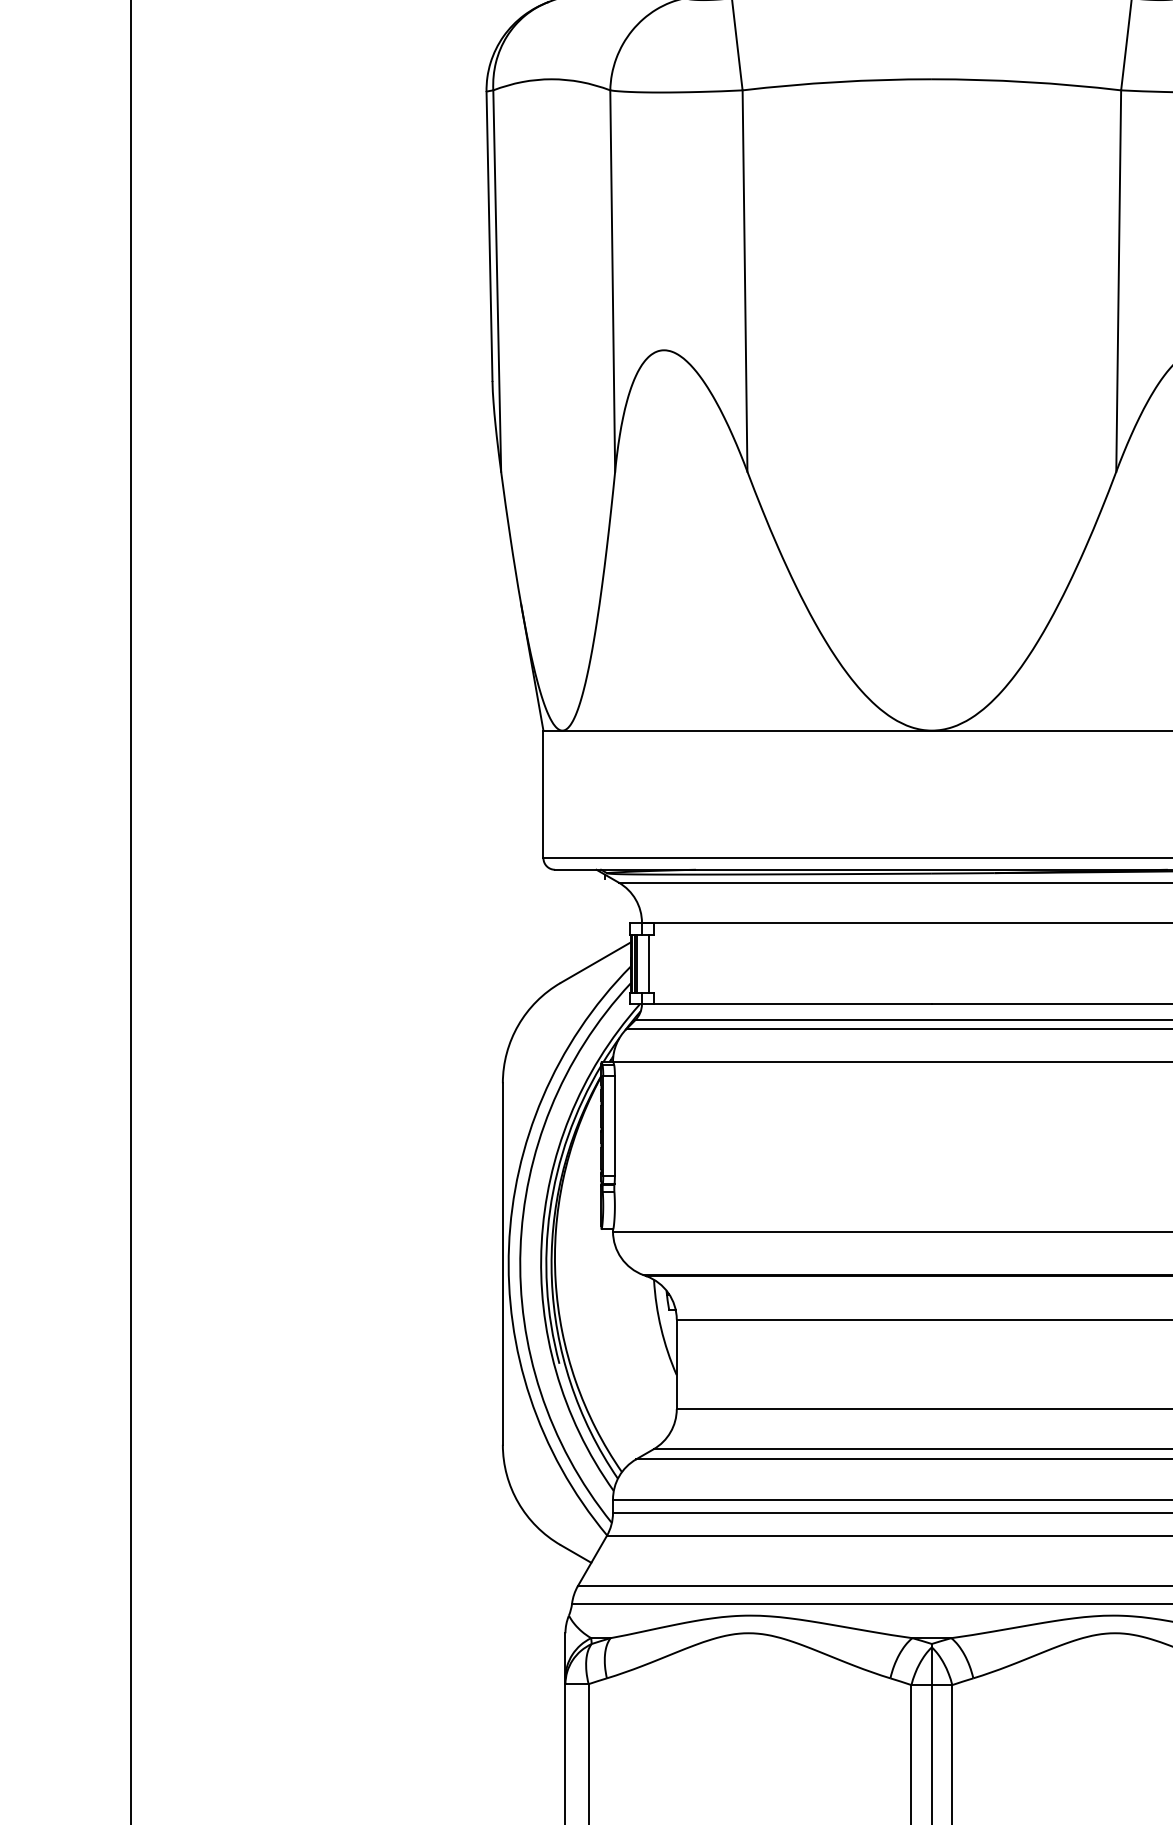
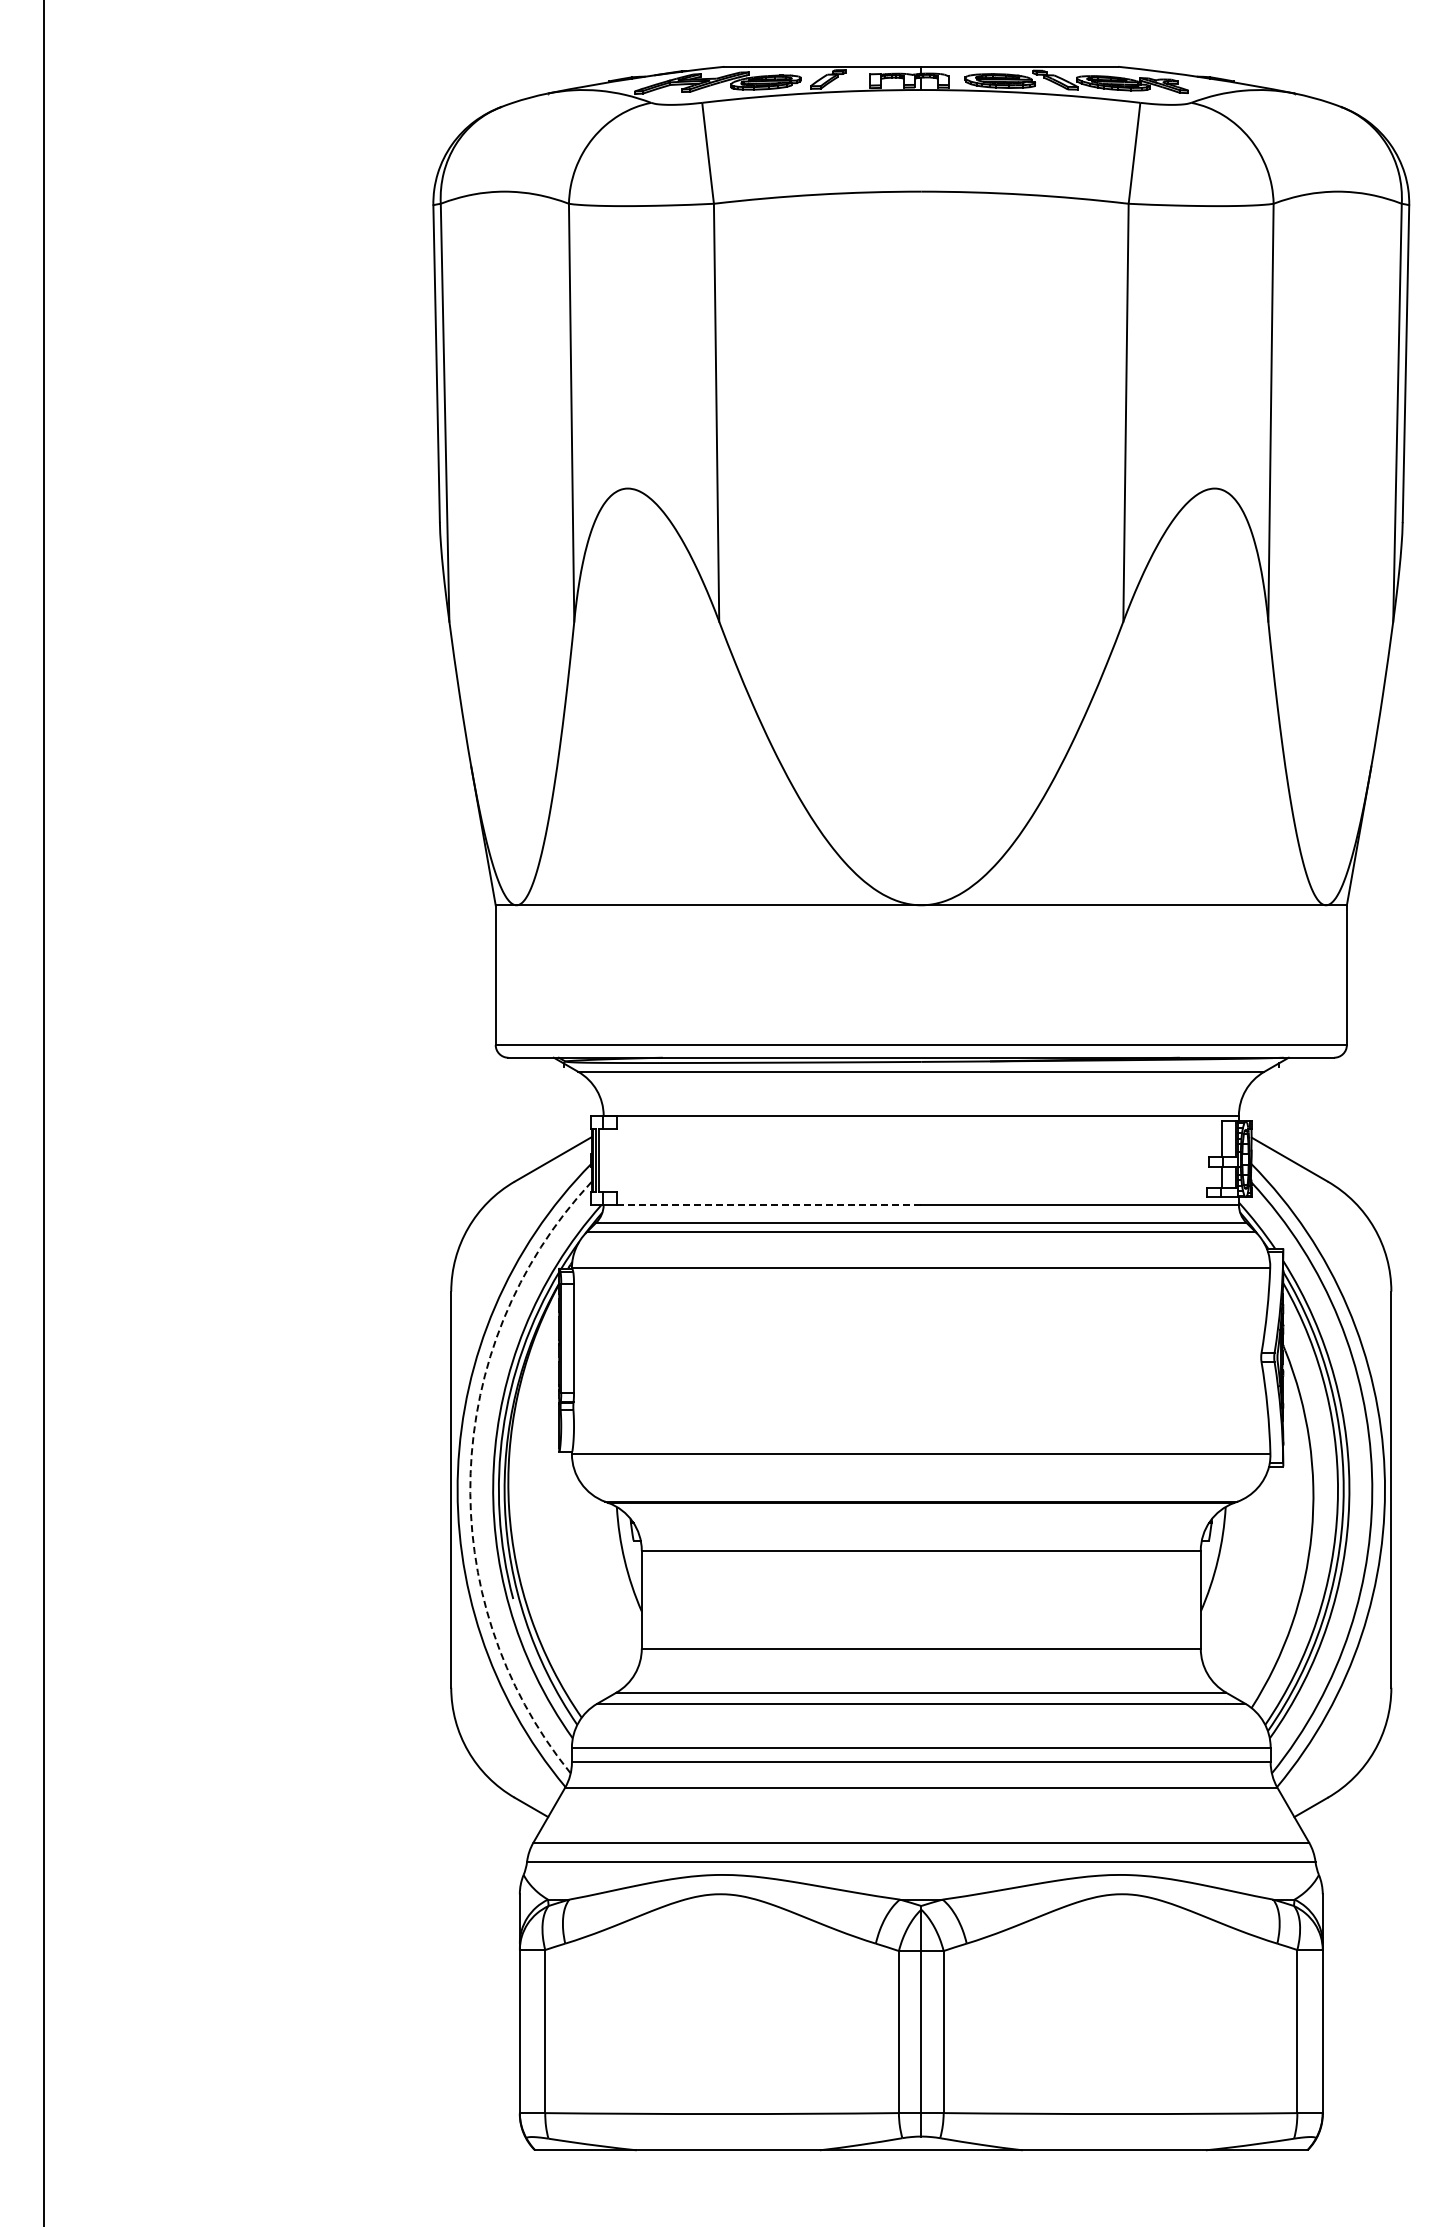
line: (649, 963) -> (611, 1160), removed
line: (792, 1003) -> (768, 1204), solid -> dashed
arc: (520, 1249) -> (470, 1473), solid -> dashed

